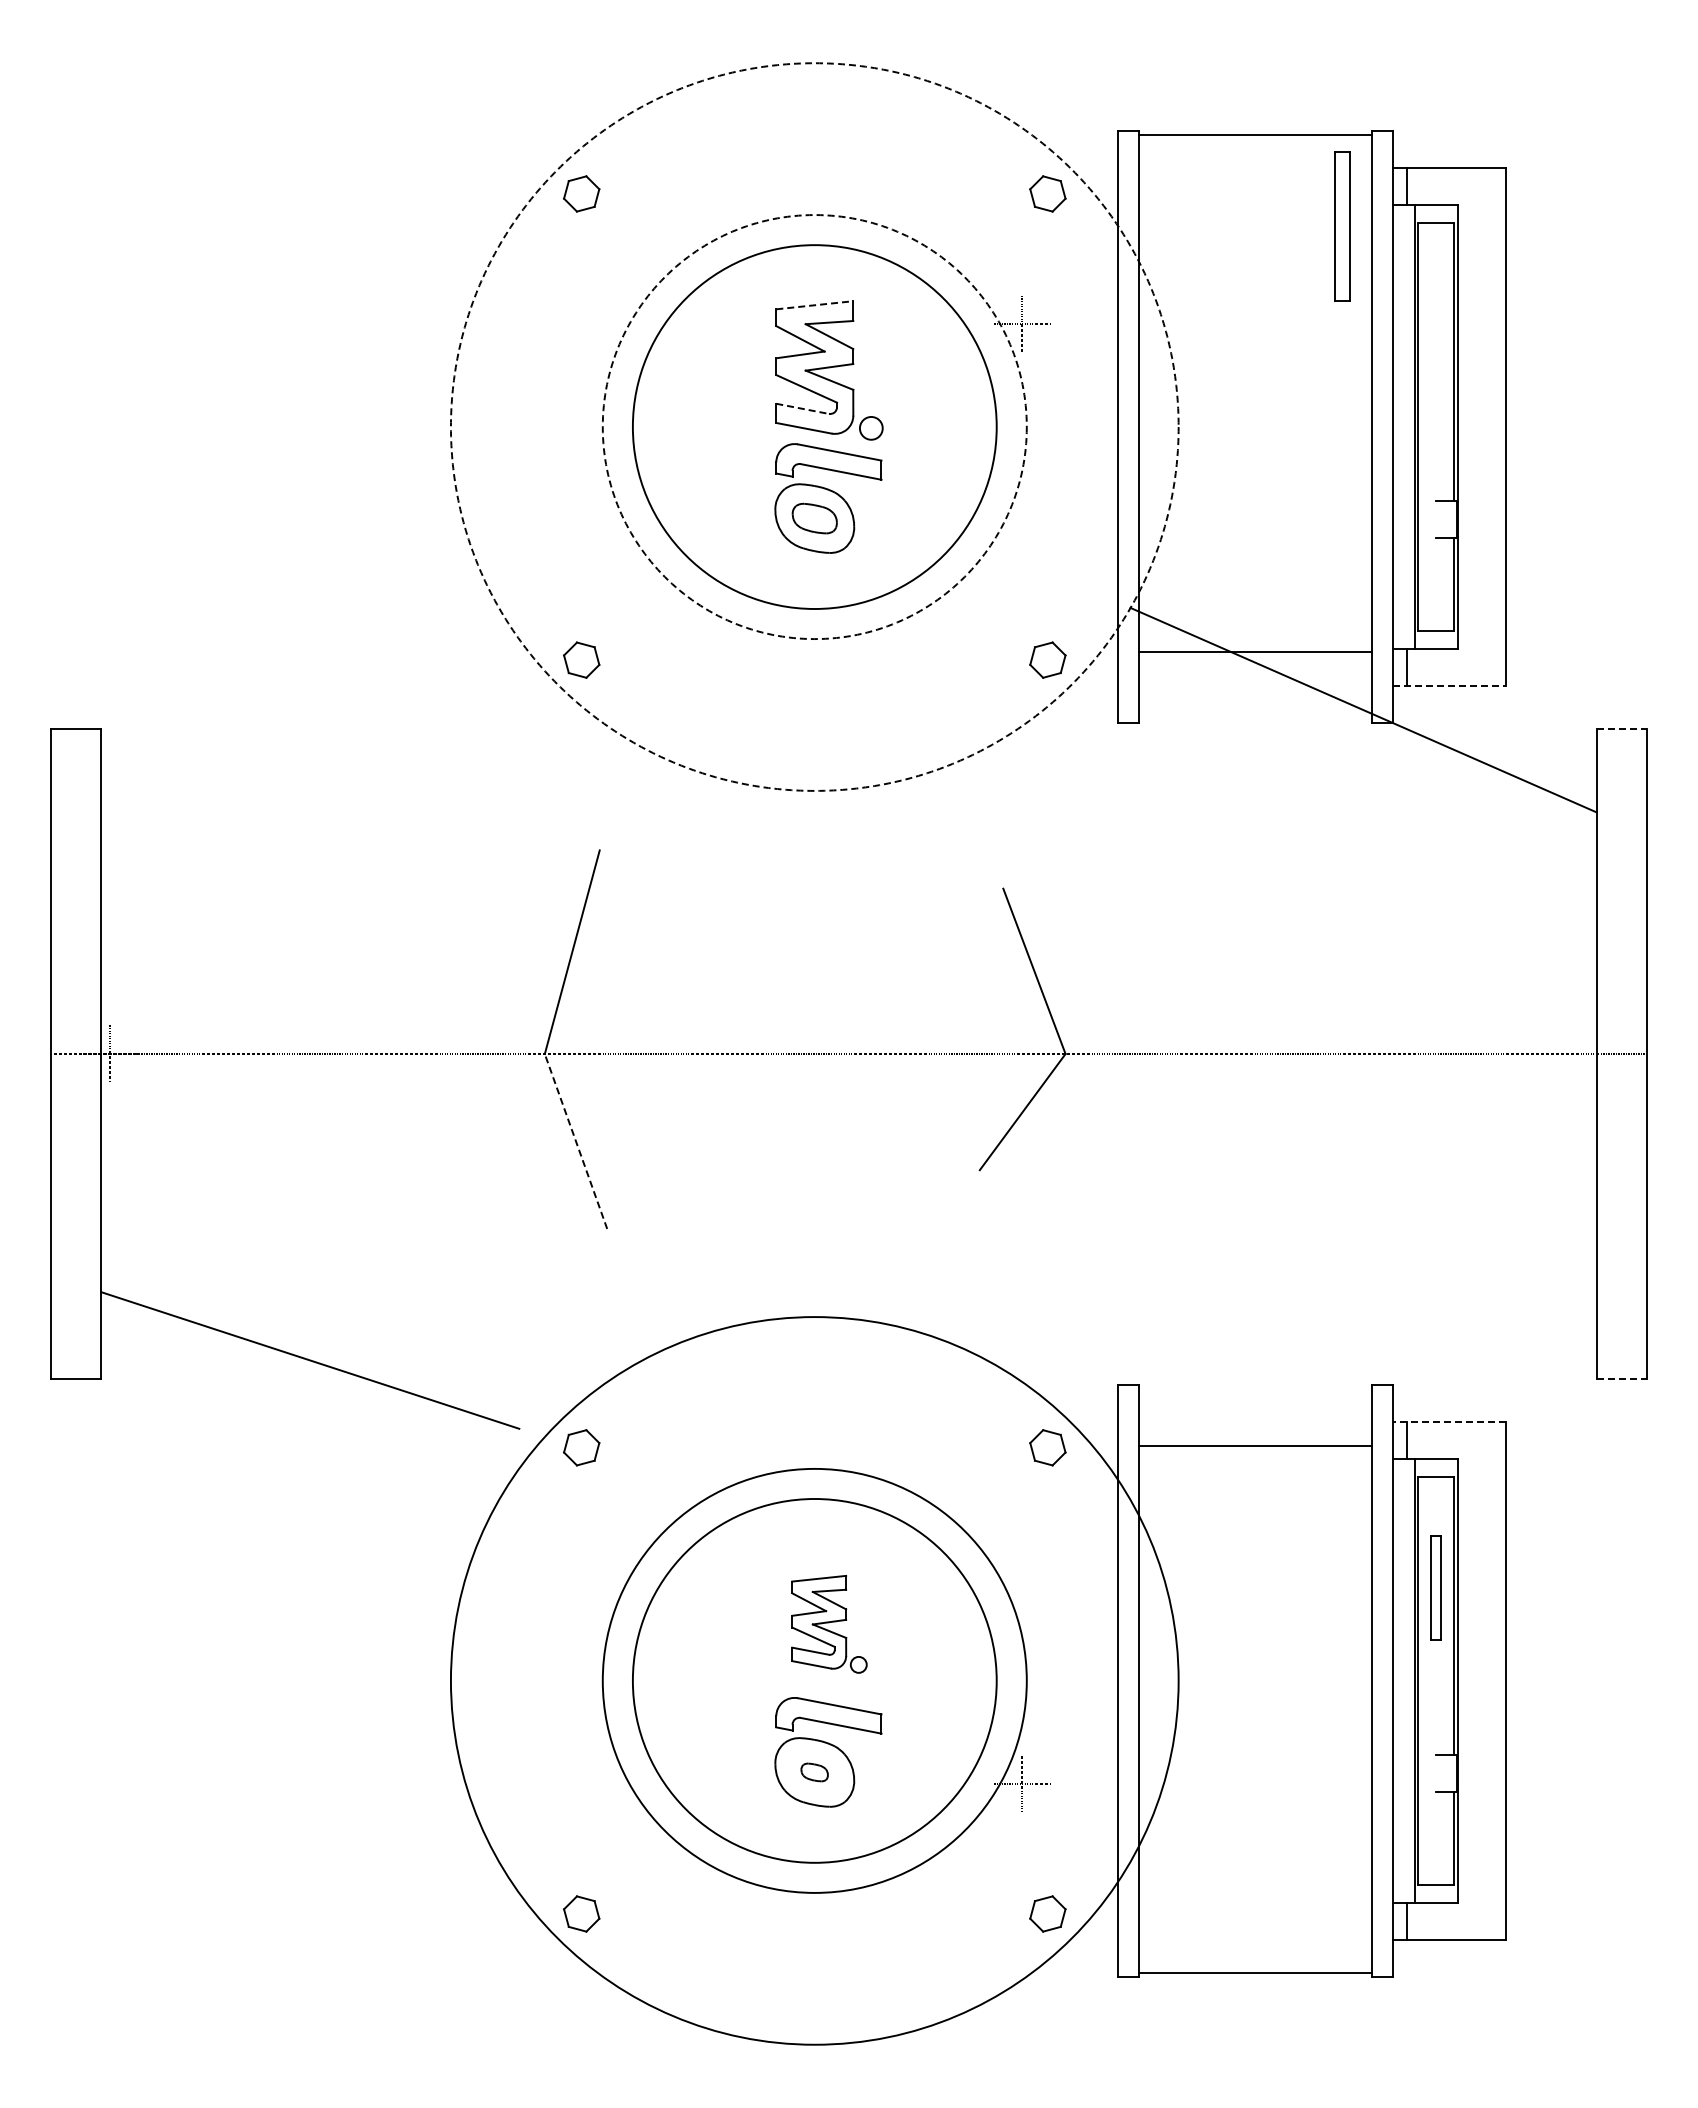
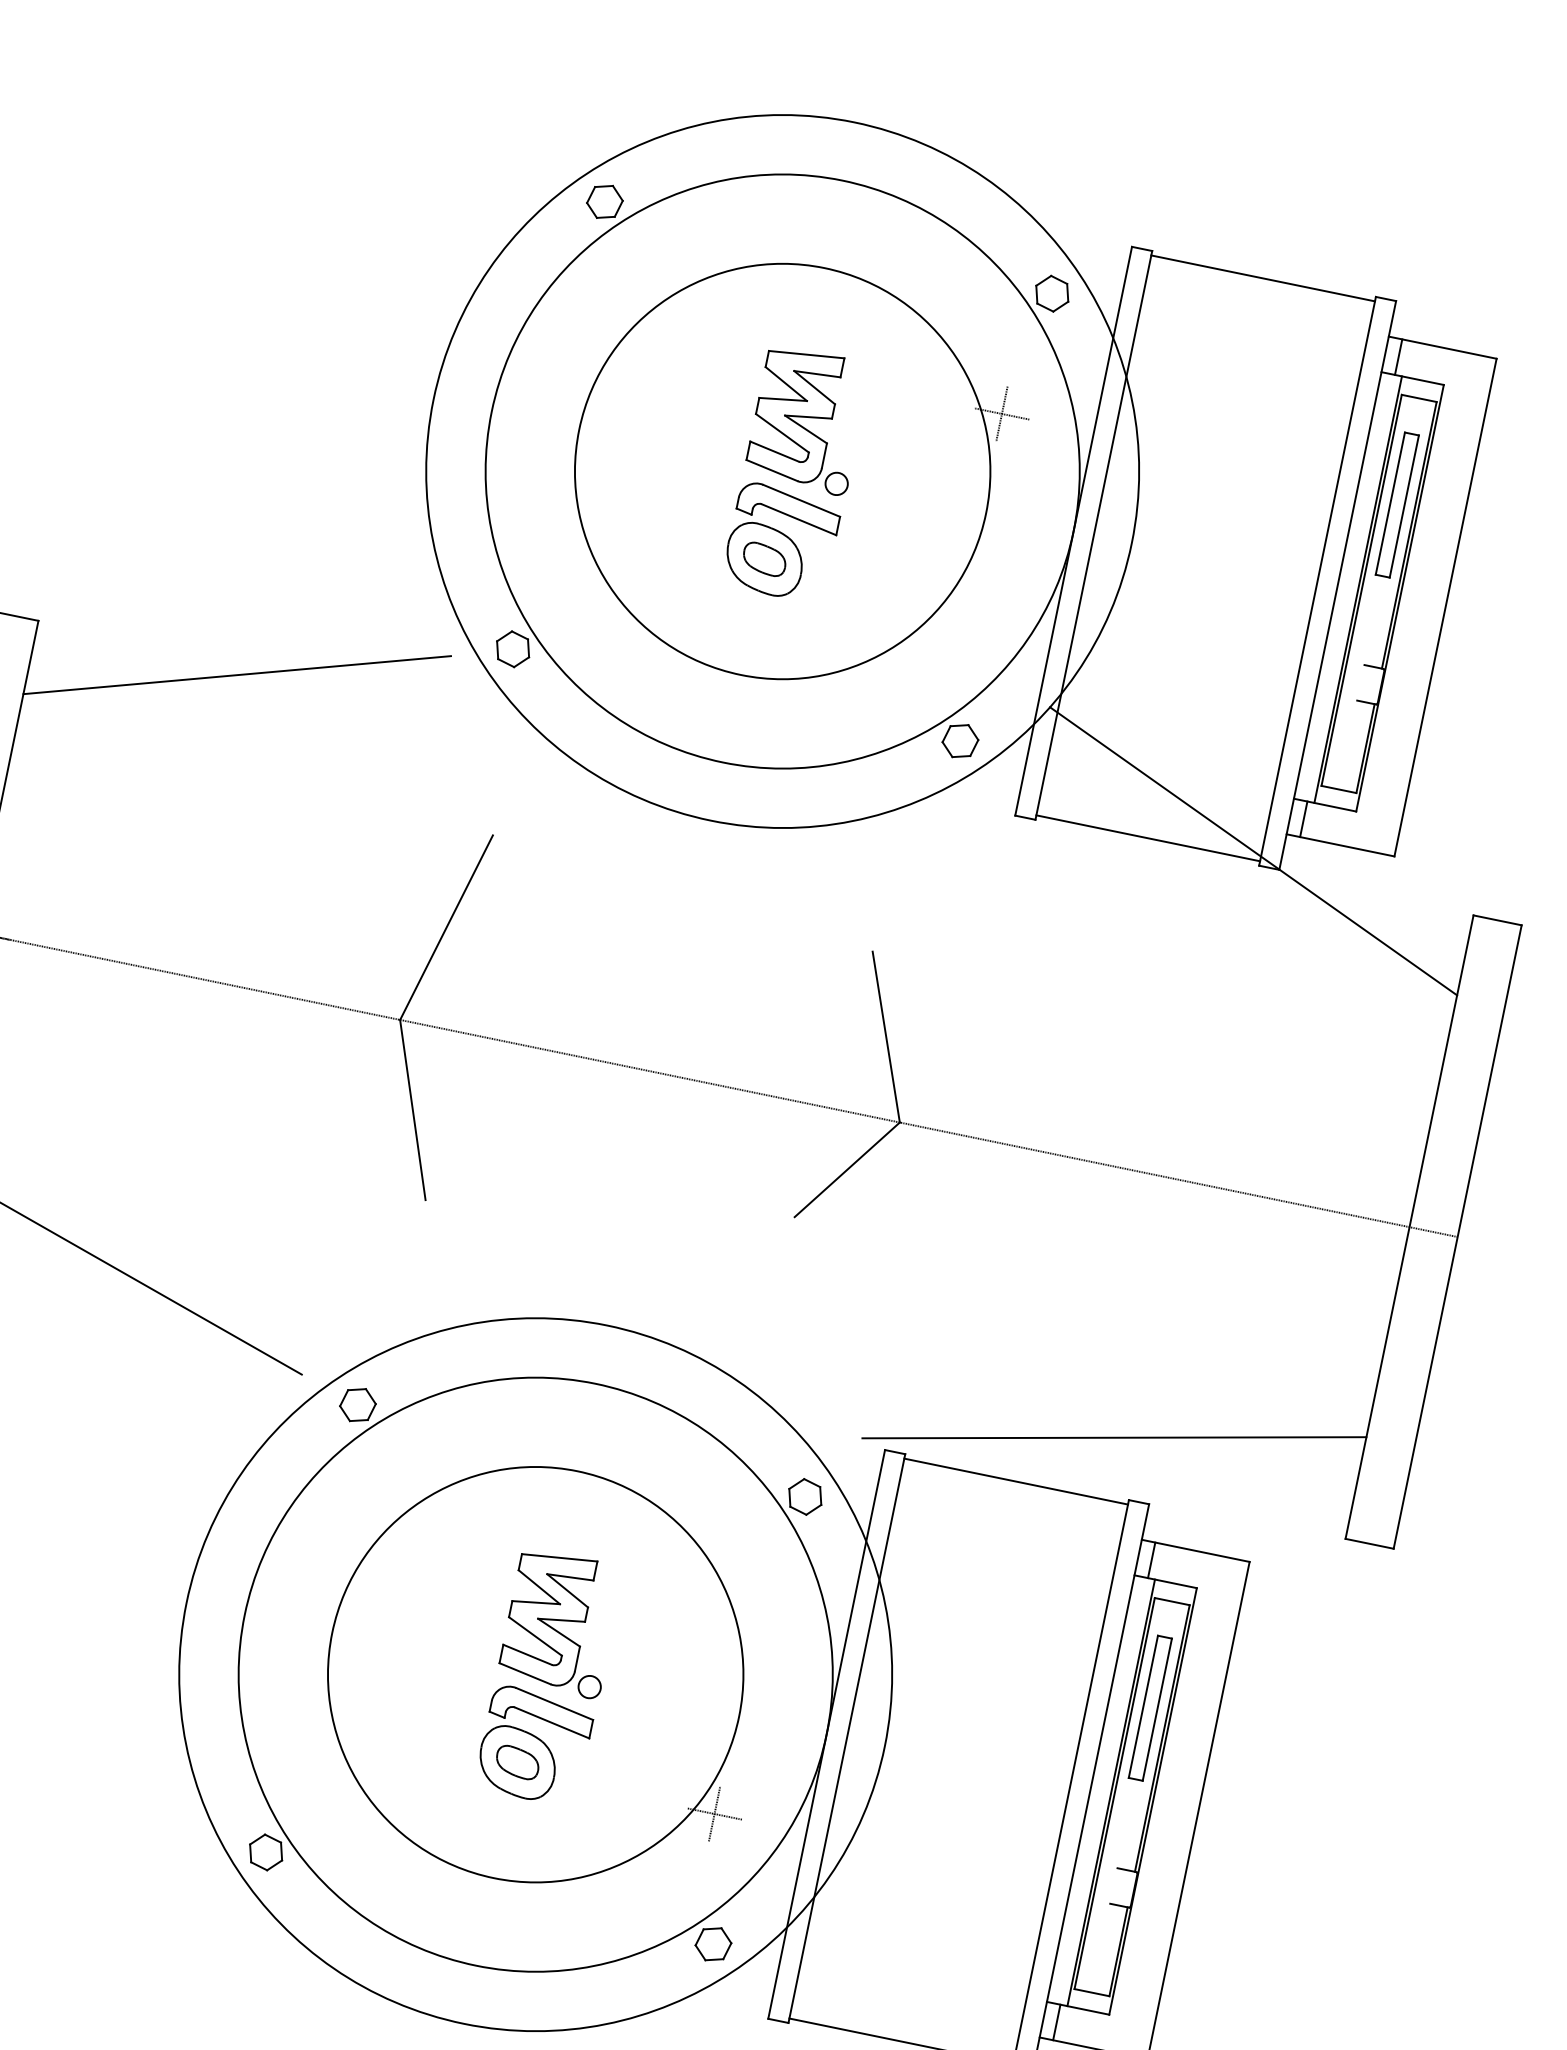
part: (1342, 226) -> (1397, 505), moved
line: (814, 305) -> (806, 354), dashed -> solid
line: (802, 408) -> (774, 451), dashed -> solid
circle: (814, 426) -> (782, 470), dashed -> solid
circle: (814, 426) -> (782, 470), size x1.67
circle: (814, 427) -> (782, 471), dashed -> solid
line: (1255, 651) -> (1148, 837), moved
line: (1449, 686) -> (1340, 845), dashed -> solid
line: (1622, 729) -> (1498, 920), dashed -> solid
line: (310, 742) -> (236, 674), added
line: (576, 1141) -> (413, 1110), dashed -> solid
line: (1344, 1324) -> (1114, 1437), added
line: (1622, 1378) -> (1370, 1543), dashed -> solid
line: (1448, 1421) -> (1194, 1550), dashed -> solid
line: (1255, 1446) -> (1016, 1481), moved
part: (1436, 1587) -> (1150, 1707), size x1.43
part: (829, 1624) -> (560, 1623), size x1.43
circle: (814, 1680) -> (535, 1674), size x1.67
part: (814, 1772) -> (517, 1762), size x1.67

